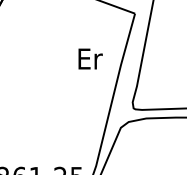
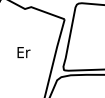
text: (89, 58) -> (23, 52), moved

